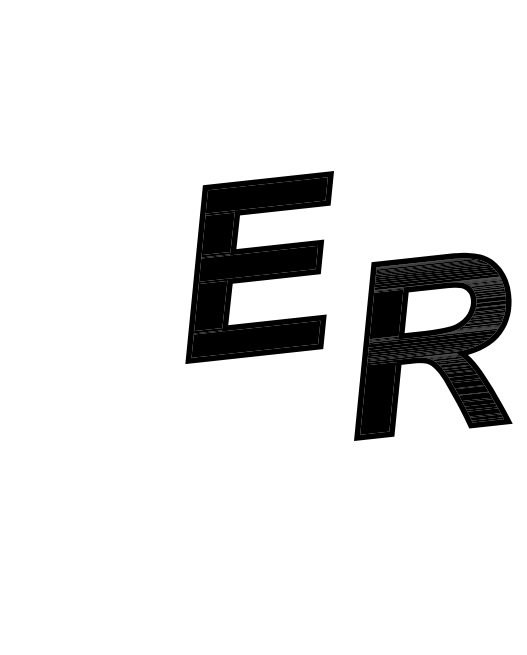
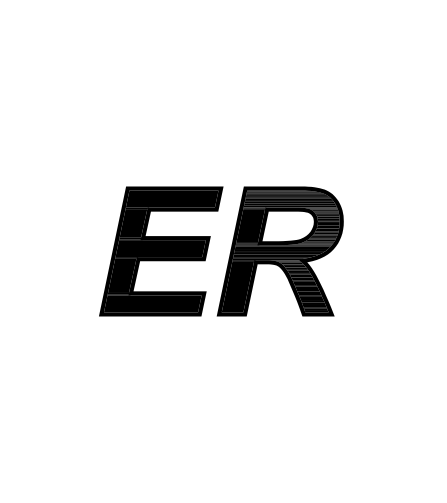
part: (260, 267) -> (161, 251), moved

